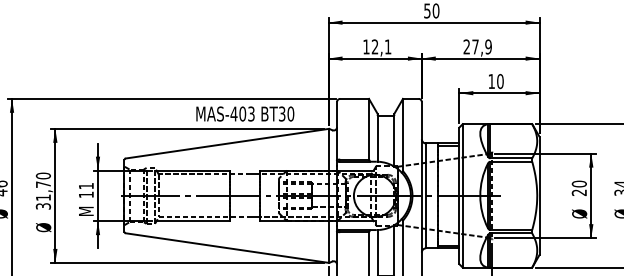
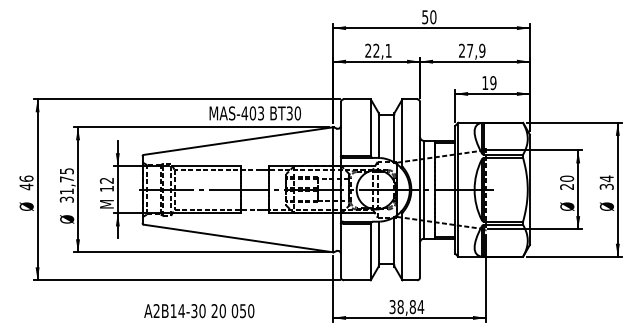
text: (366, 46) -> (368, 50), 12,1 -> 22,1
text: (500, 81) -> (493, 83), 10 -> 19
text: (42, 176) -> (66, 171), 31,70 -> 31,75
text: (85, 185) -> (106, 180), 11 -> 12

